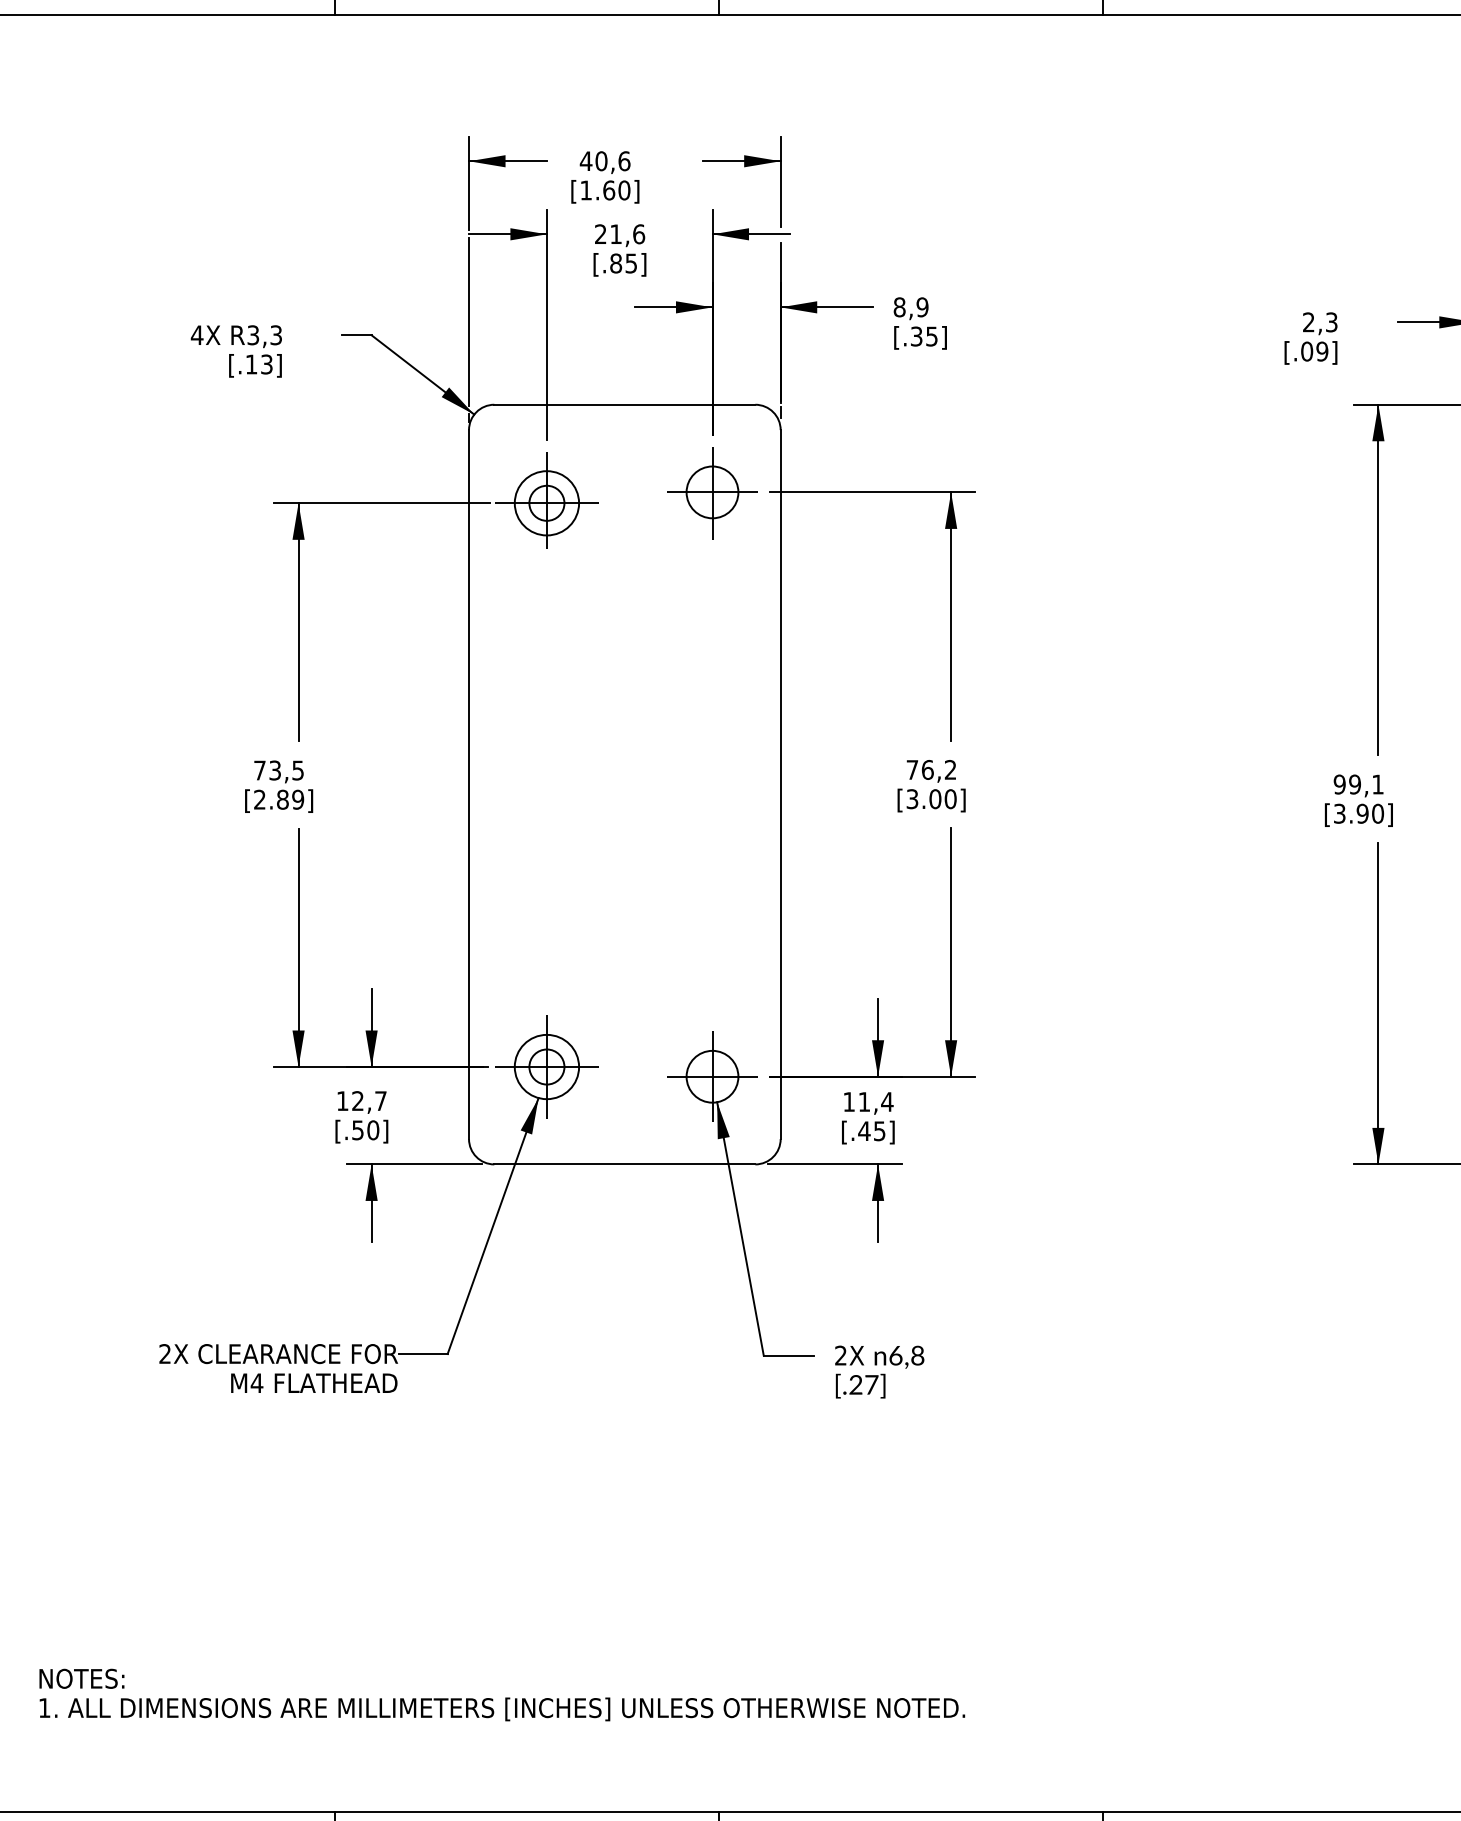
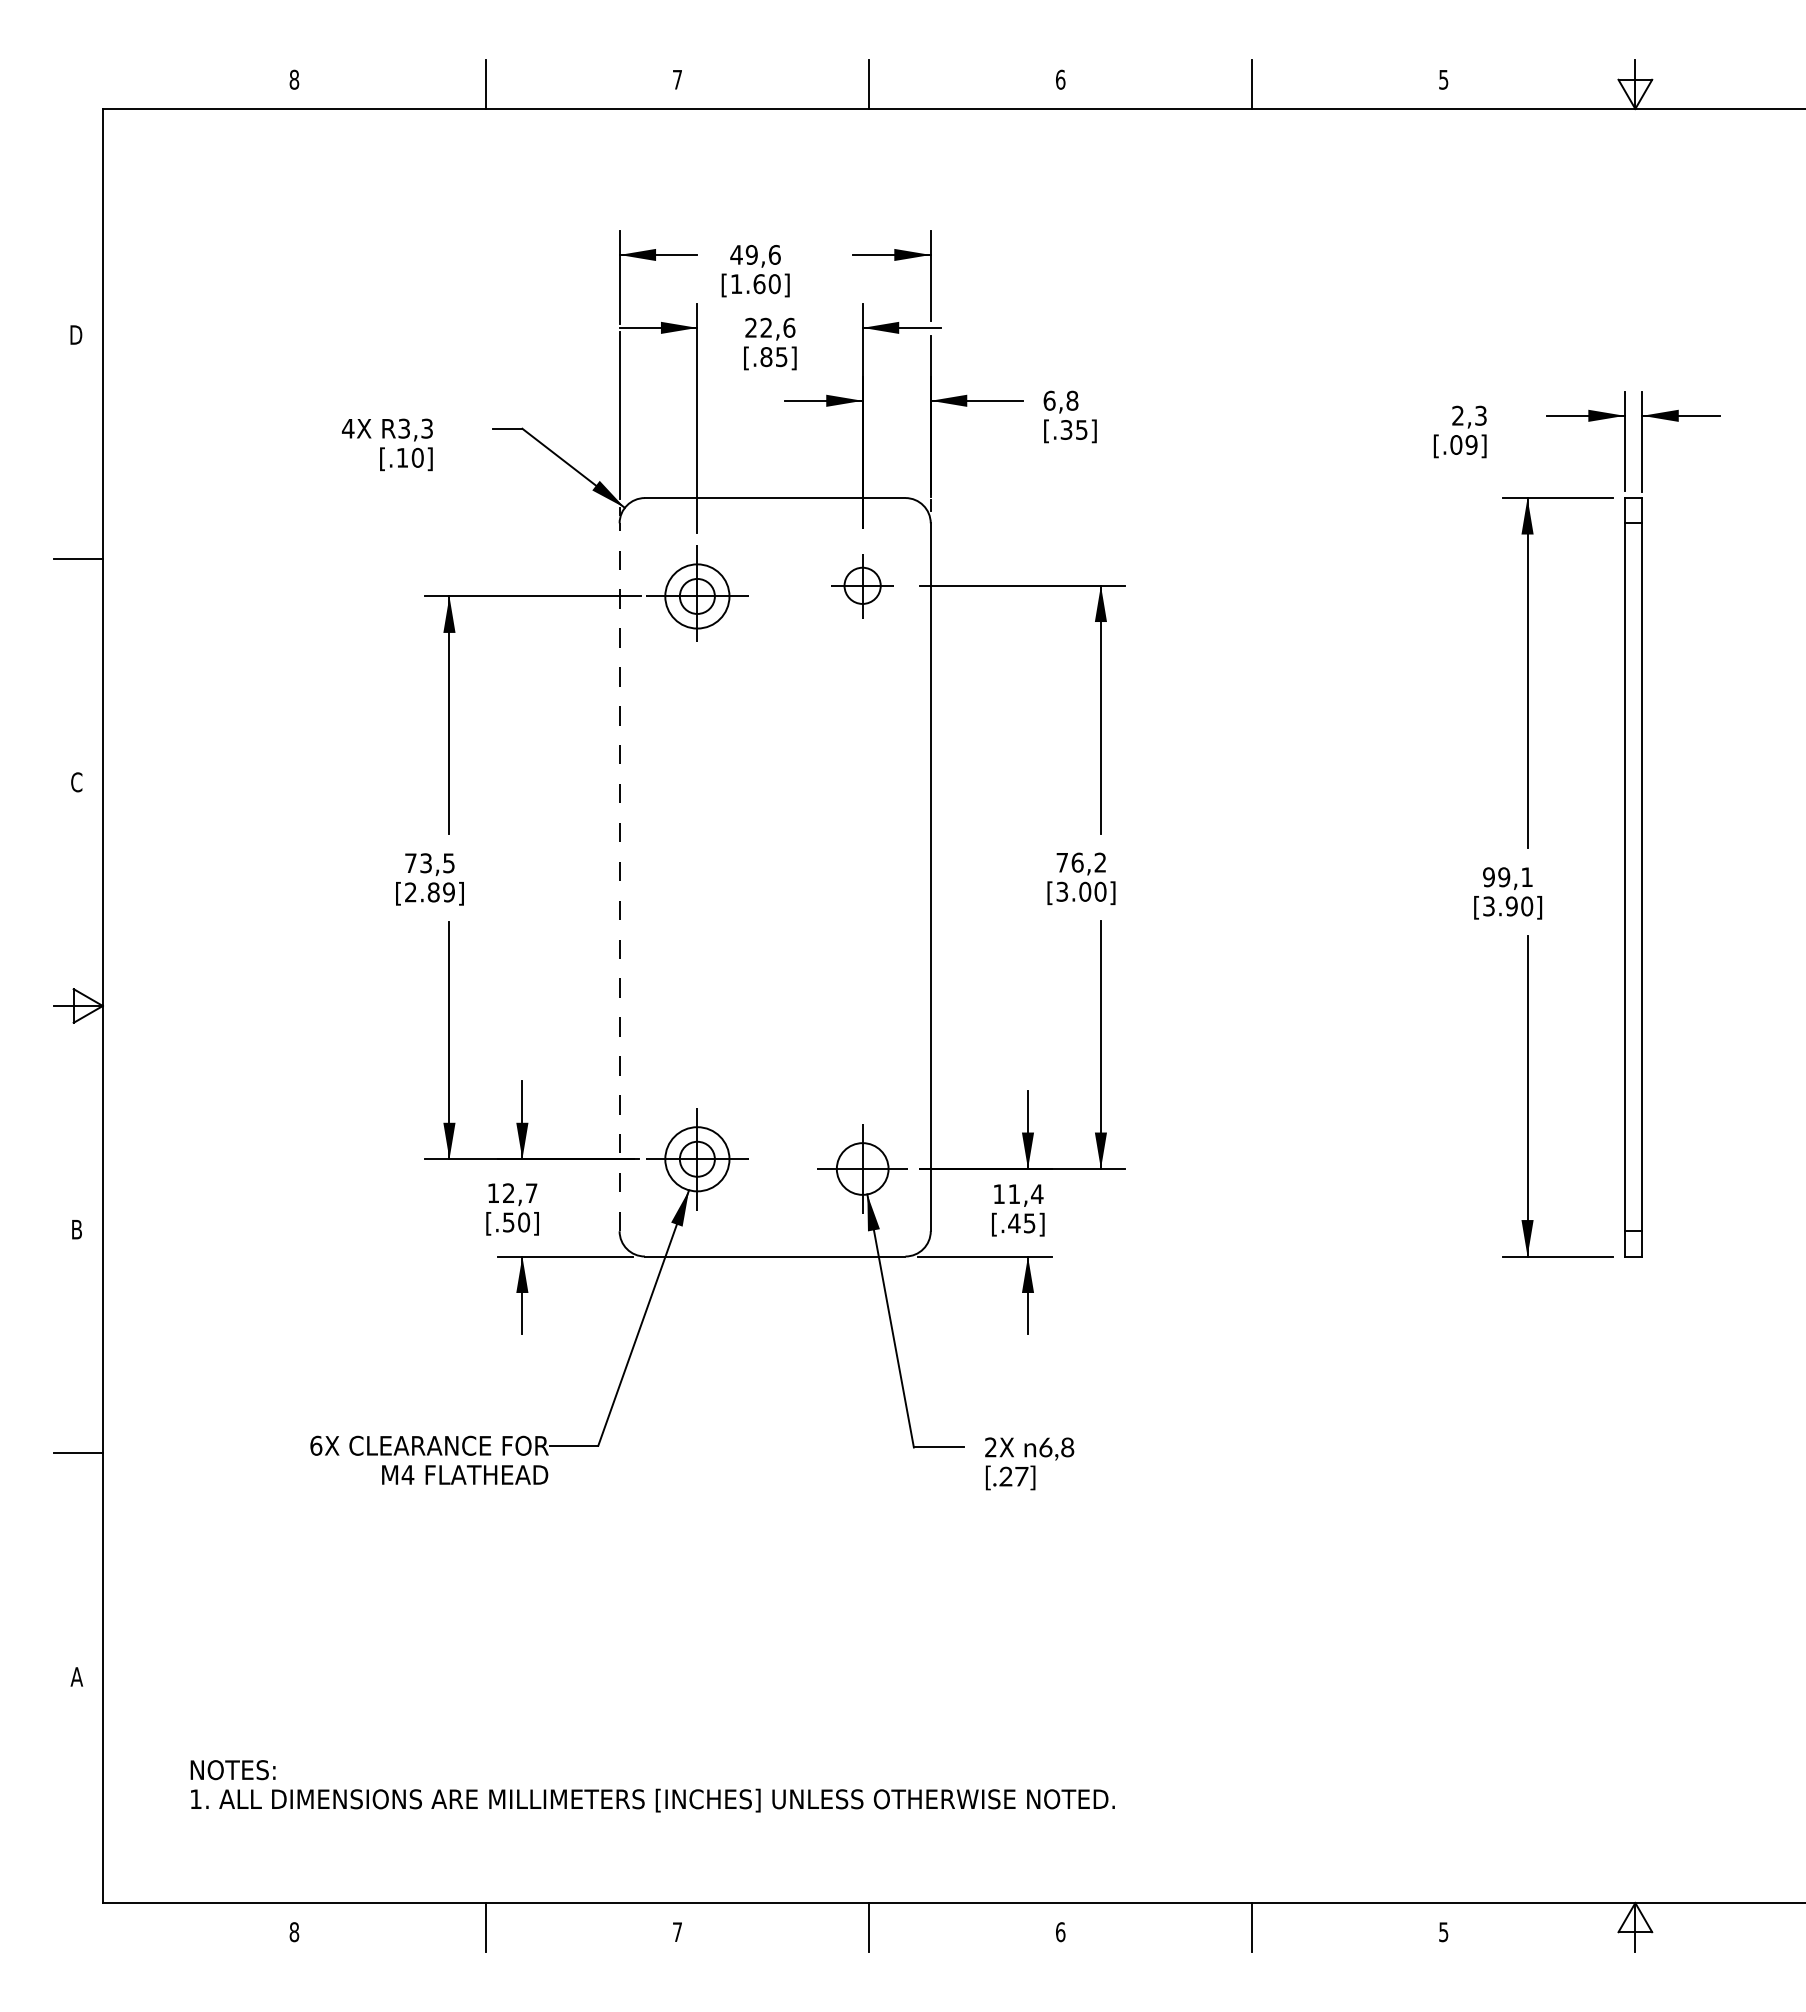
text: (601, 160) -> (751, 254), 40,6 -> 49,6
text: (615, 233) -> (765, 327), 21,6 -> 22,6
text: (910, 307) -> (1060, 400), 8,9 -> 6,8
text: (266, 364) -> (417, 457), [.13] -> [.10]
part: (712, 493) -> (862, 586), size x0.7
line: (468, 784) -> (619, 877), solid -> dashed
text: (165, 1353) -> (316, 1445), 2X -> 6X

